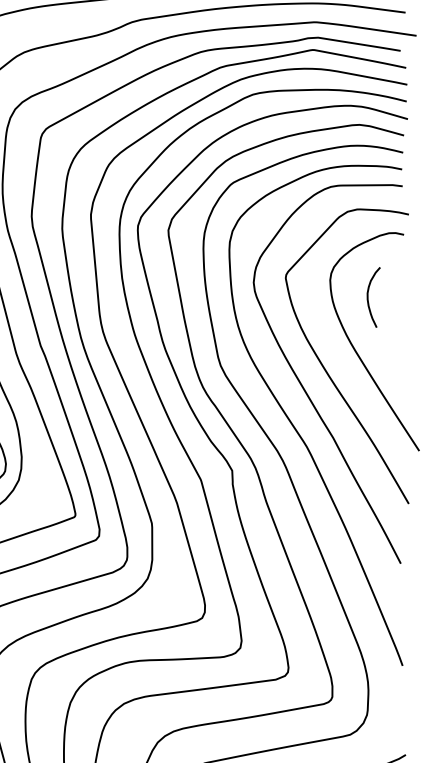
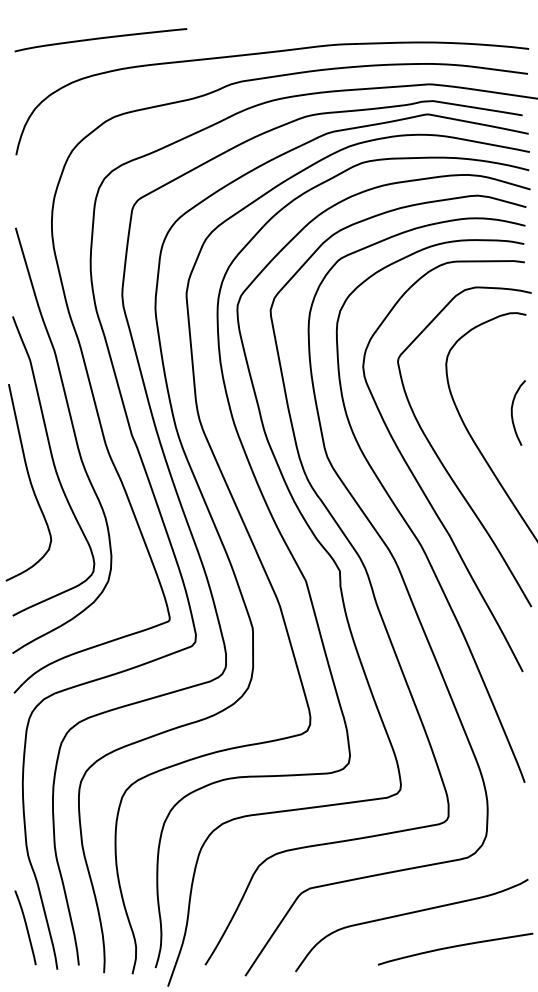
curve: (368, 297) -> (512, 412), moved

